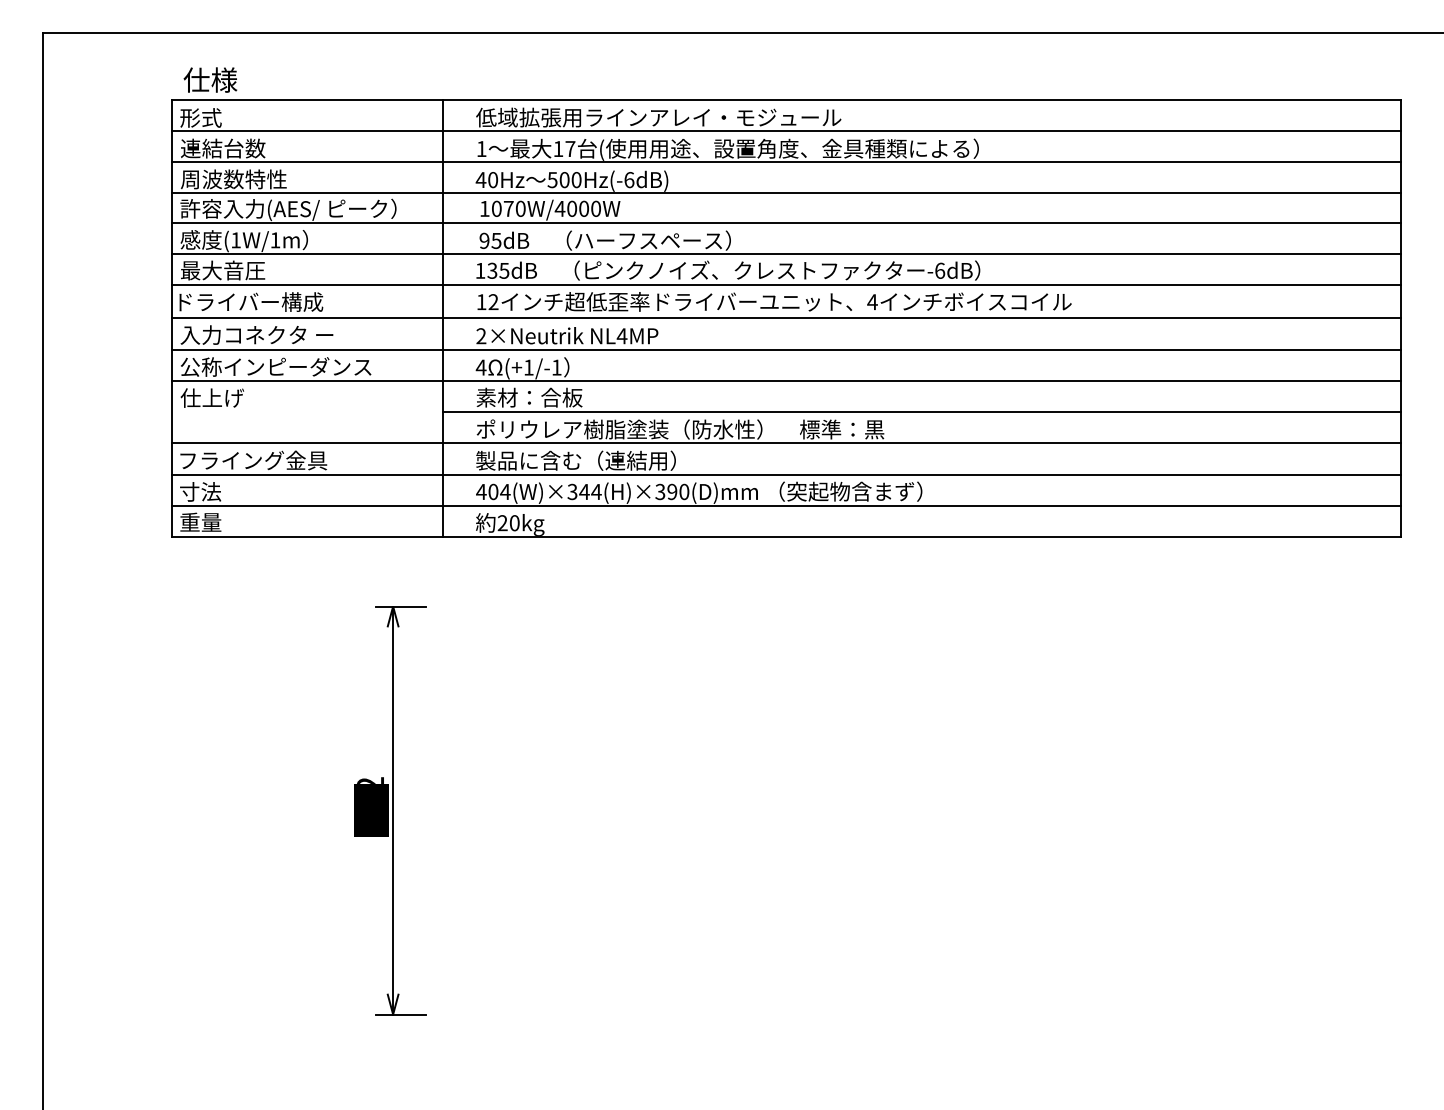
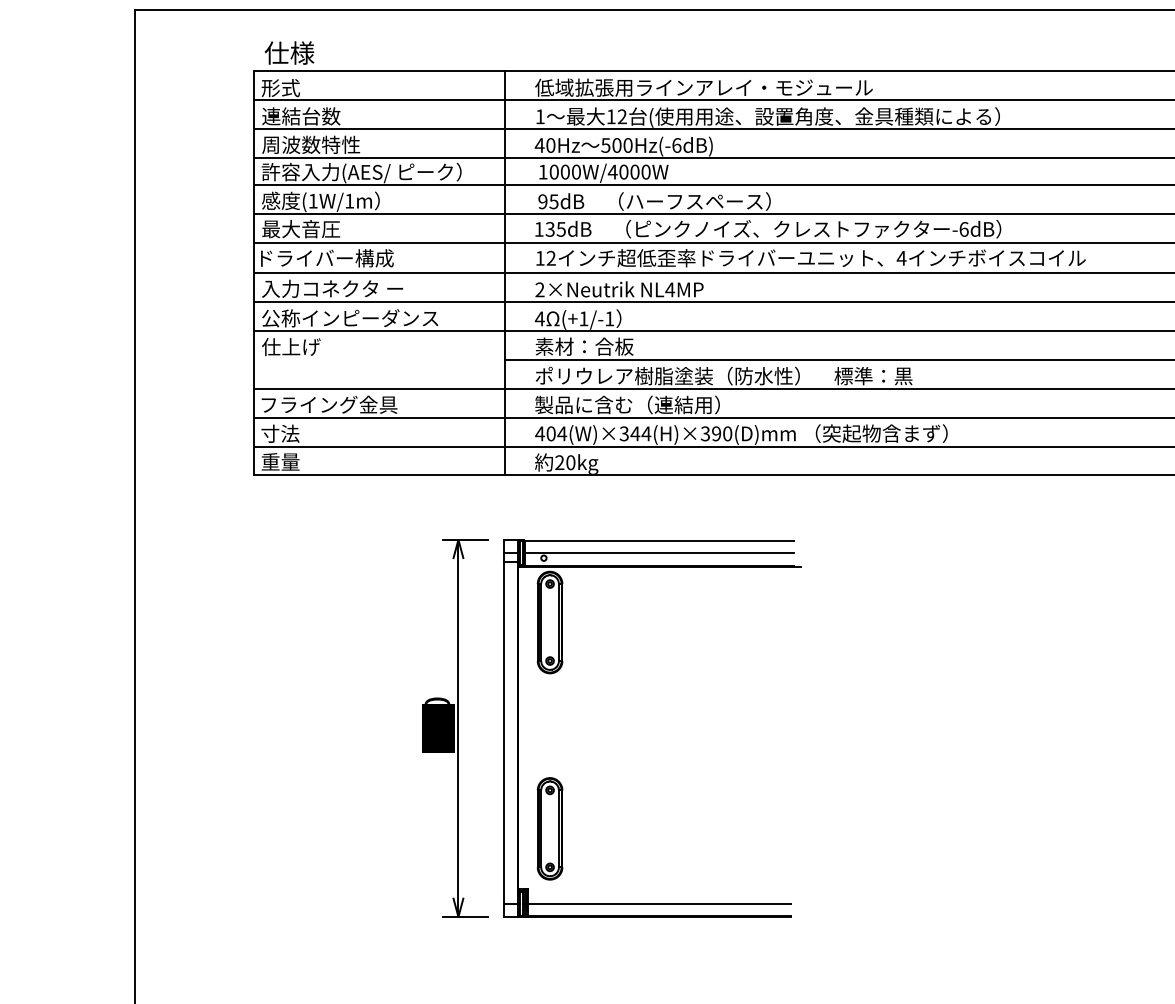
text: (570, 148) -> (622, 116), 17 -> 12
text: (508, 208) -> (565, 171), 1070W/4000W -> 1000W/4000W
text: (370, 780) -> (437, 700), 352 -> 490
part: (505, 871) -> (562, 784), added

